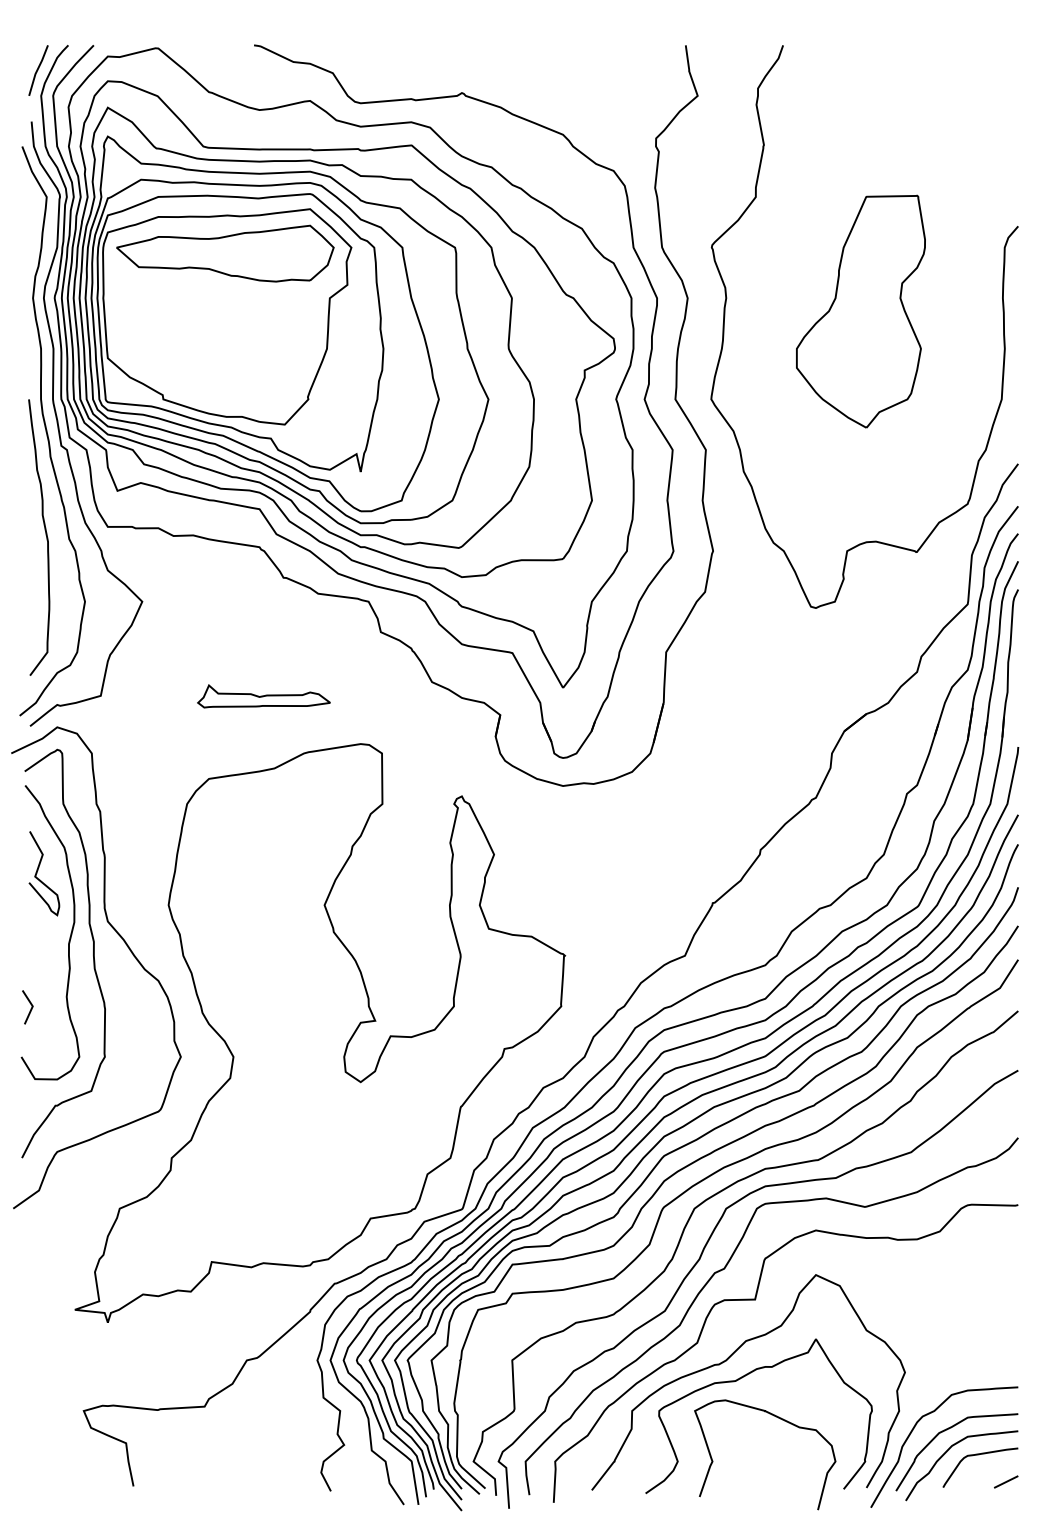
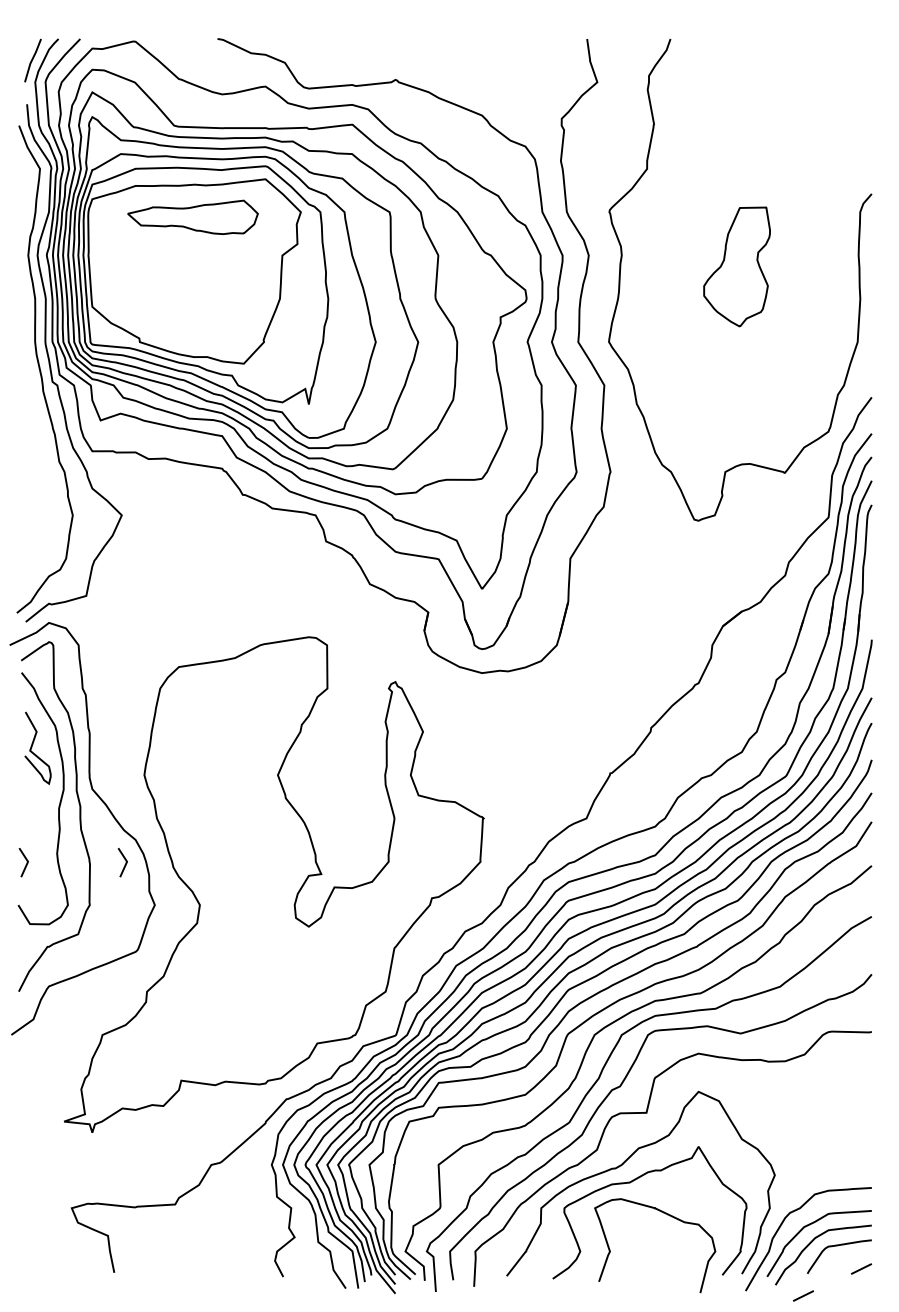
part: (224, 253) -> (192, 217), size x0.7
part: (860, 311) -> (736, 266), size x0.6
curve: (44, 534) -> (38, 457), removed
part: (263, 695) -> (225, 595), removed
line: (145, 1009) -> (124, 864), added
line: (938, 1512) -> (803, 1295), added

